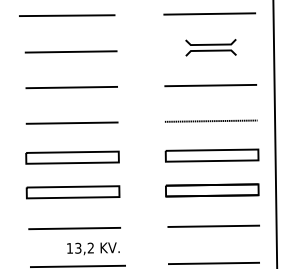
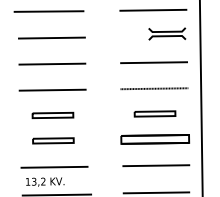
part: (211, 47) -> (167, 33), moved
part: (211, 154) -> (154, 113), size x0.6
part: (71, 157) -> (52, 115), size x0.6
part: (73, 191) -> (53, 140), size x0.6
text: (93, 247) -> (45, 181), moved

